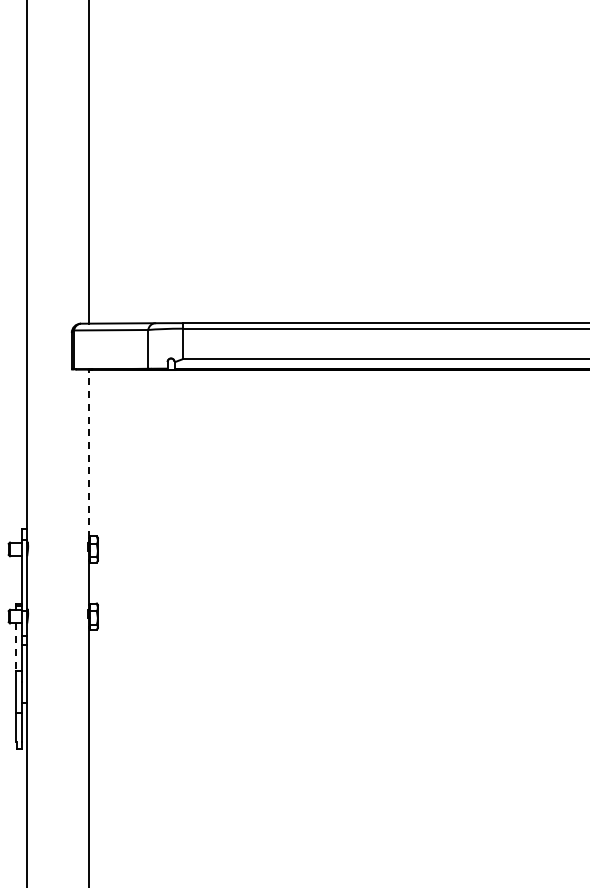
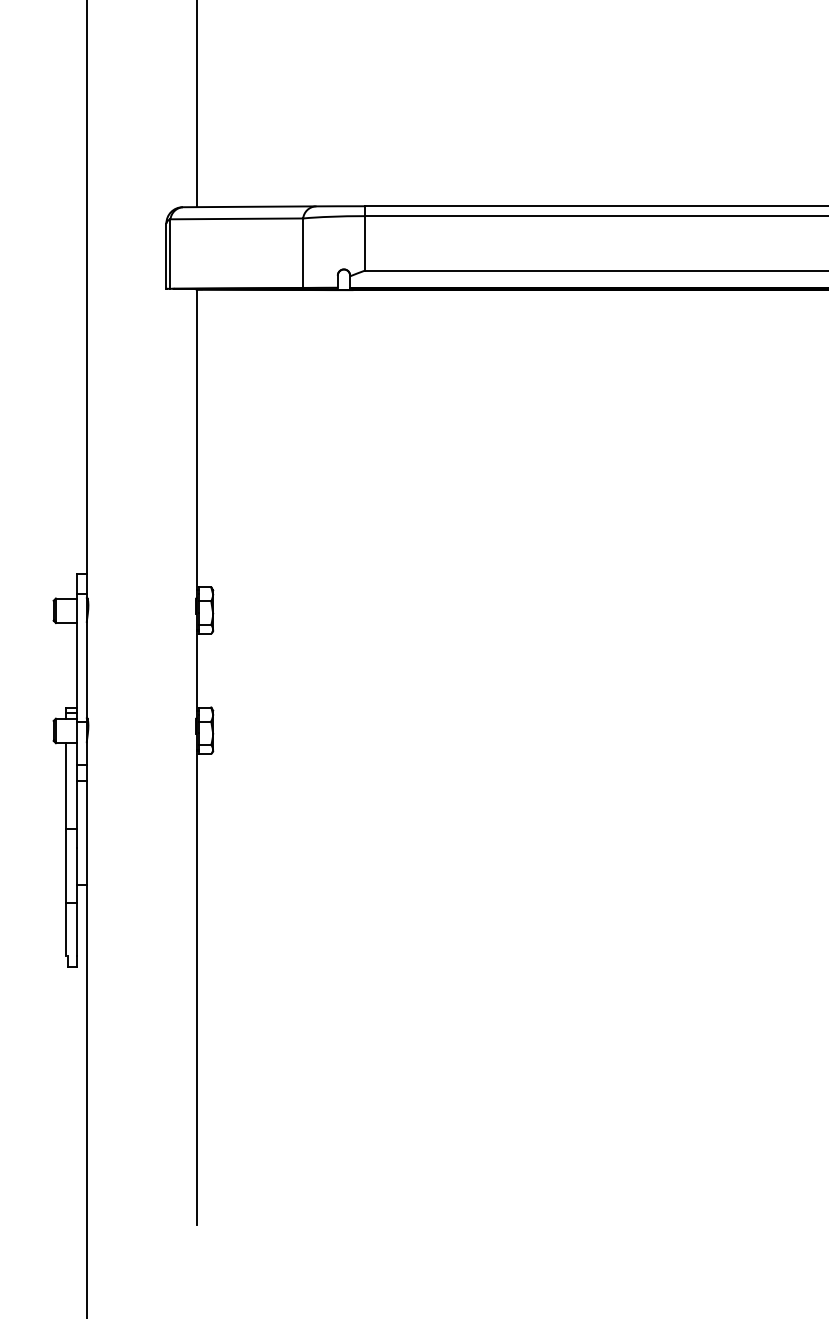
line: (88, 453) -> (196, 439), dashed -> solid
line: (15, 647) -> (65, 786), dashed -> solid

